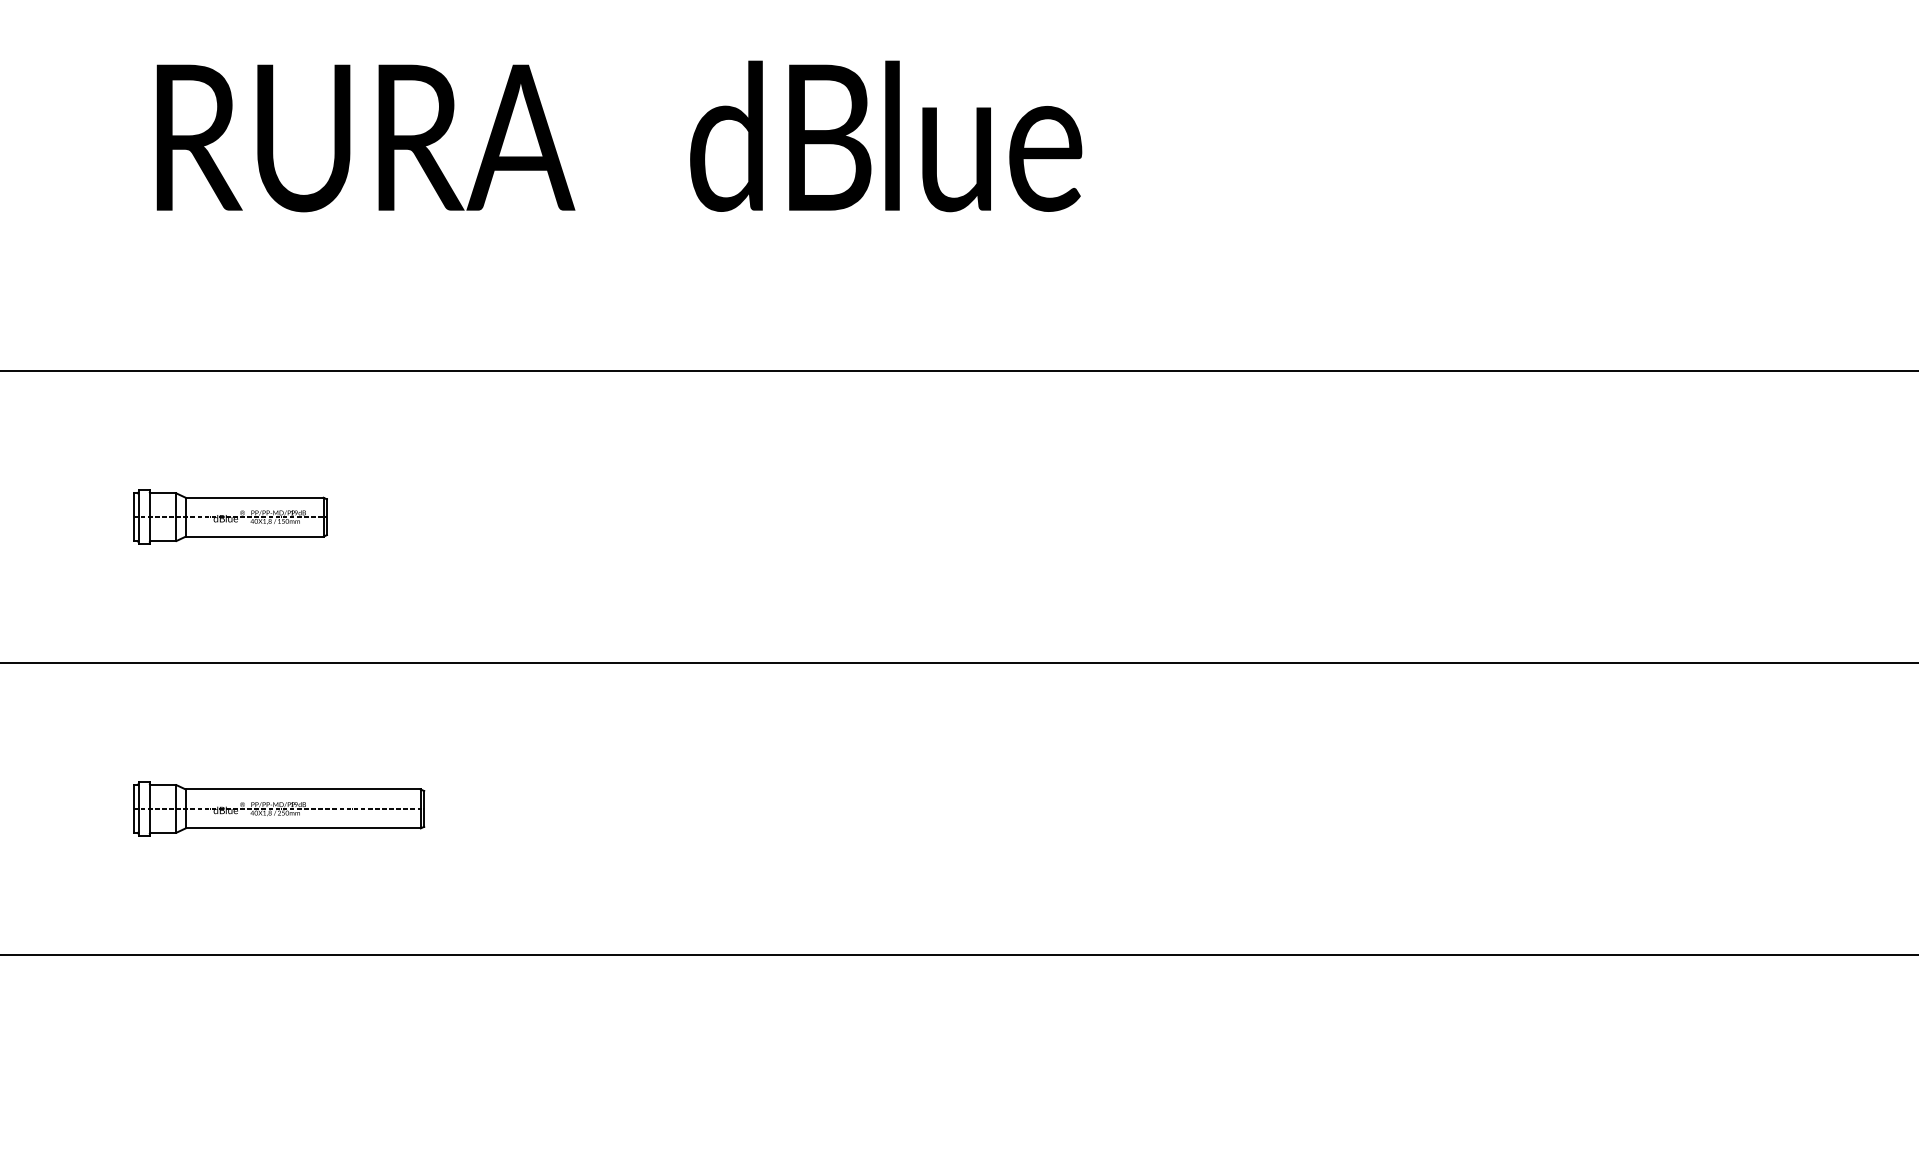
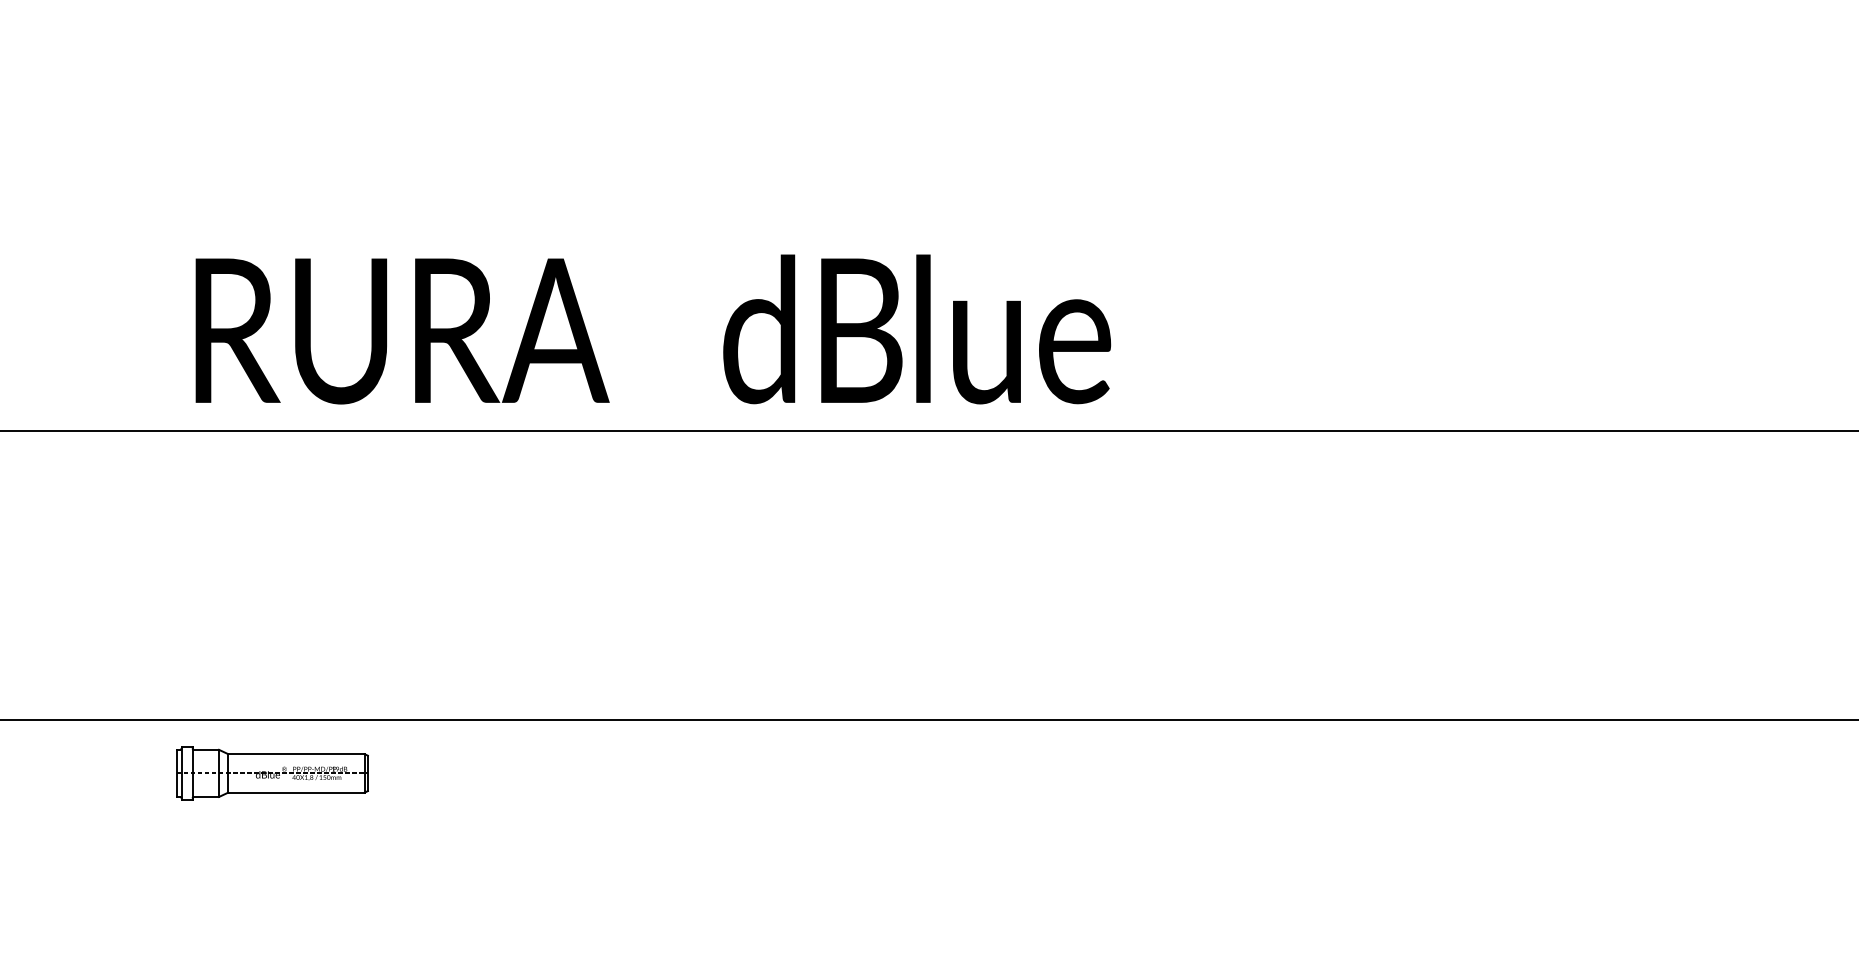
text: (619, 136) -> (653, 329), moved
part: (230, 516) -> (272, 772), moved
part: (279, 808) -> (327, 863), removed

